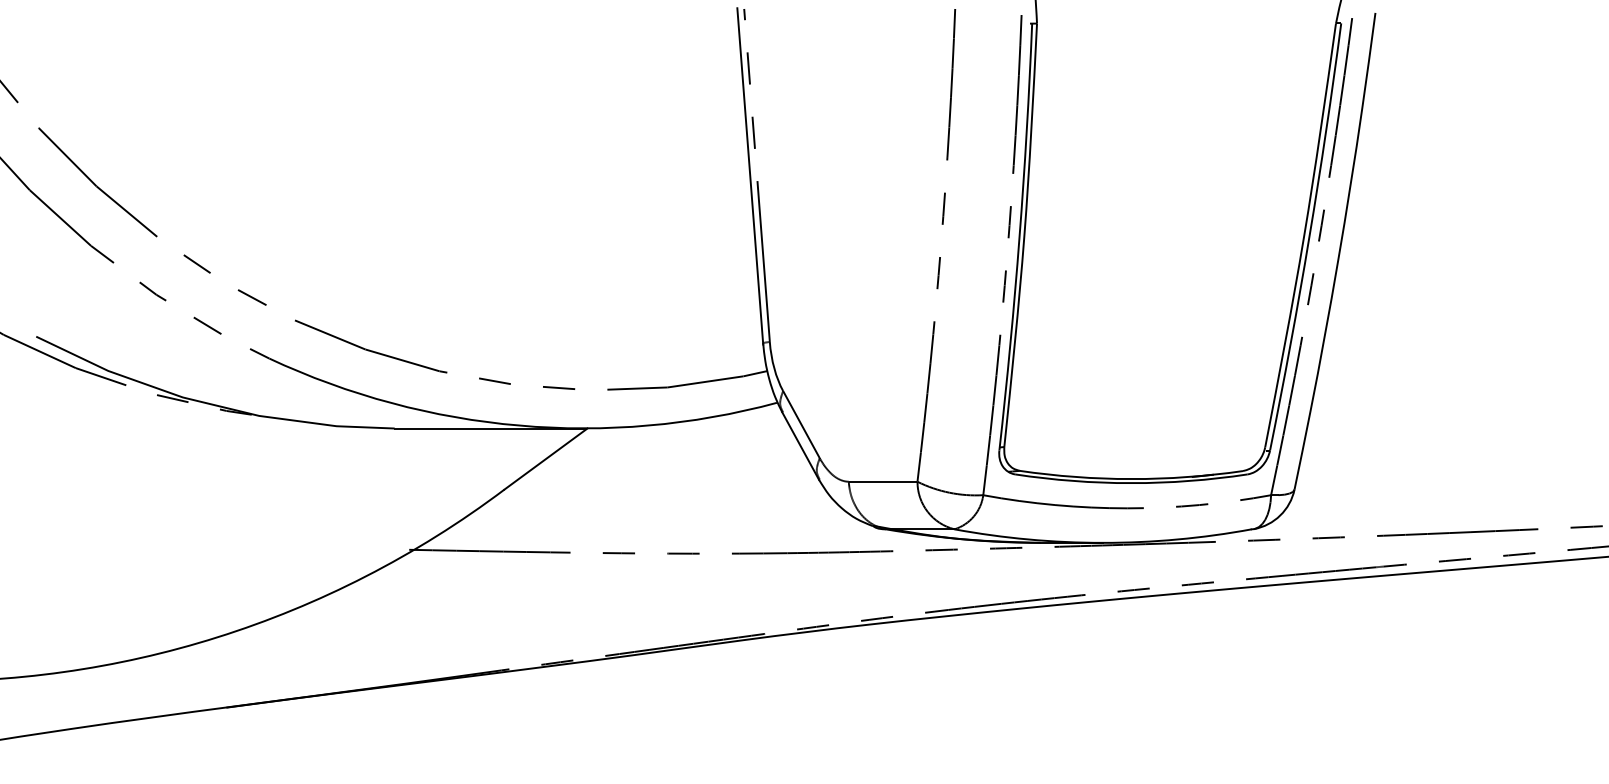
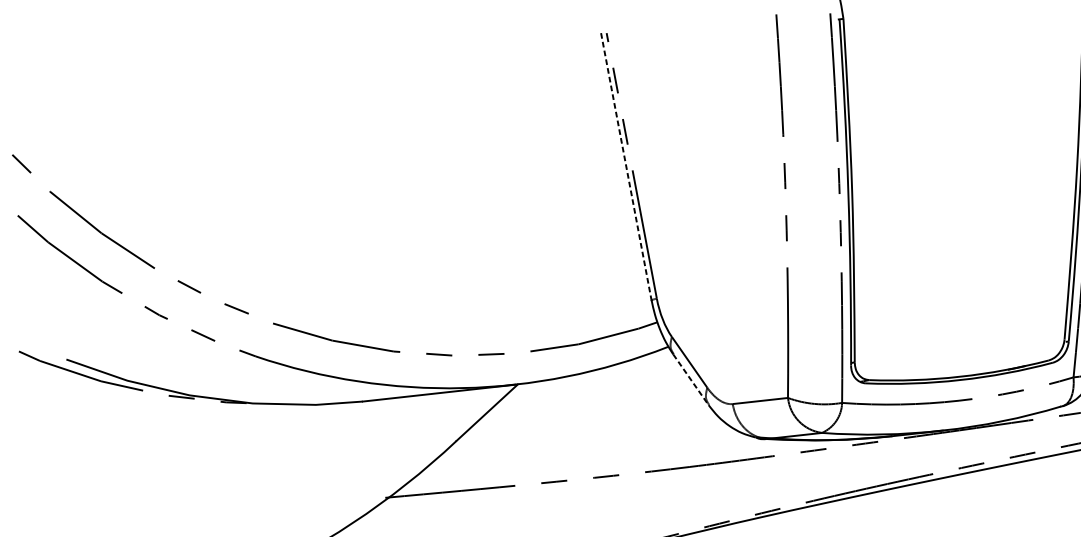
line: (750, 176) -> (626, 167), solid -> dashed
line: (801, 446) -> (691, 379), solid -> dashed

